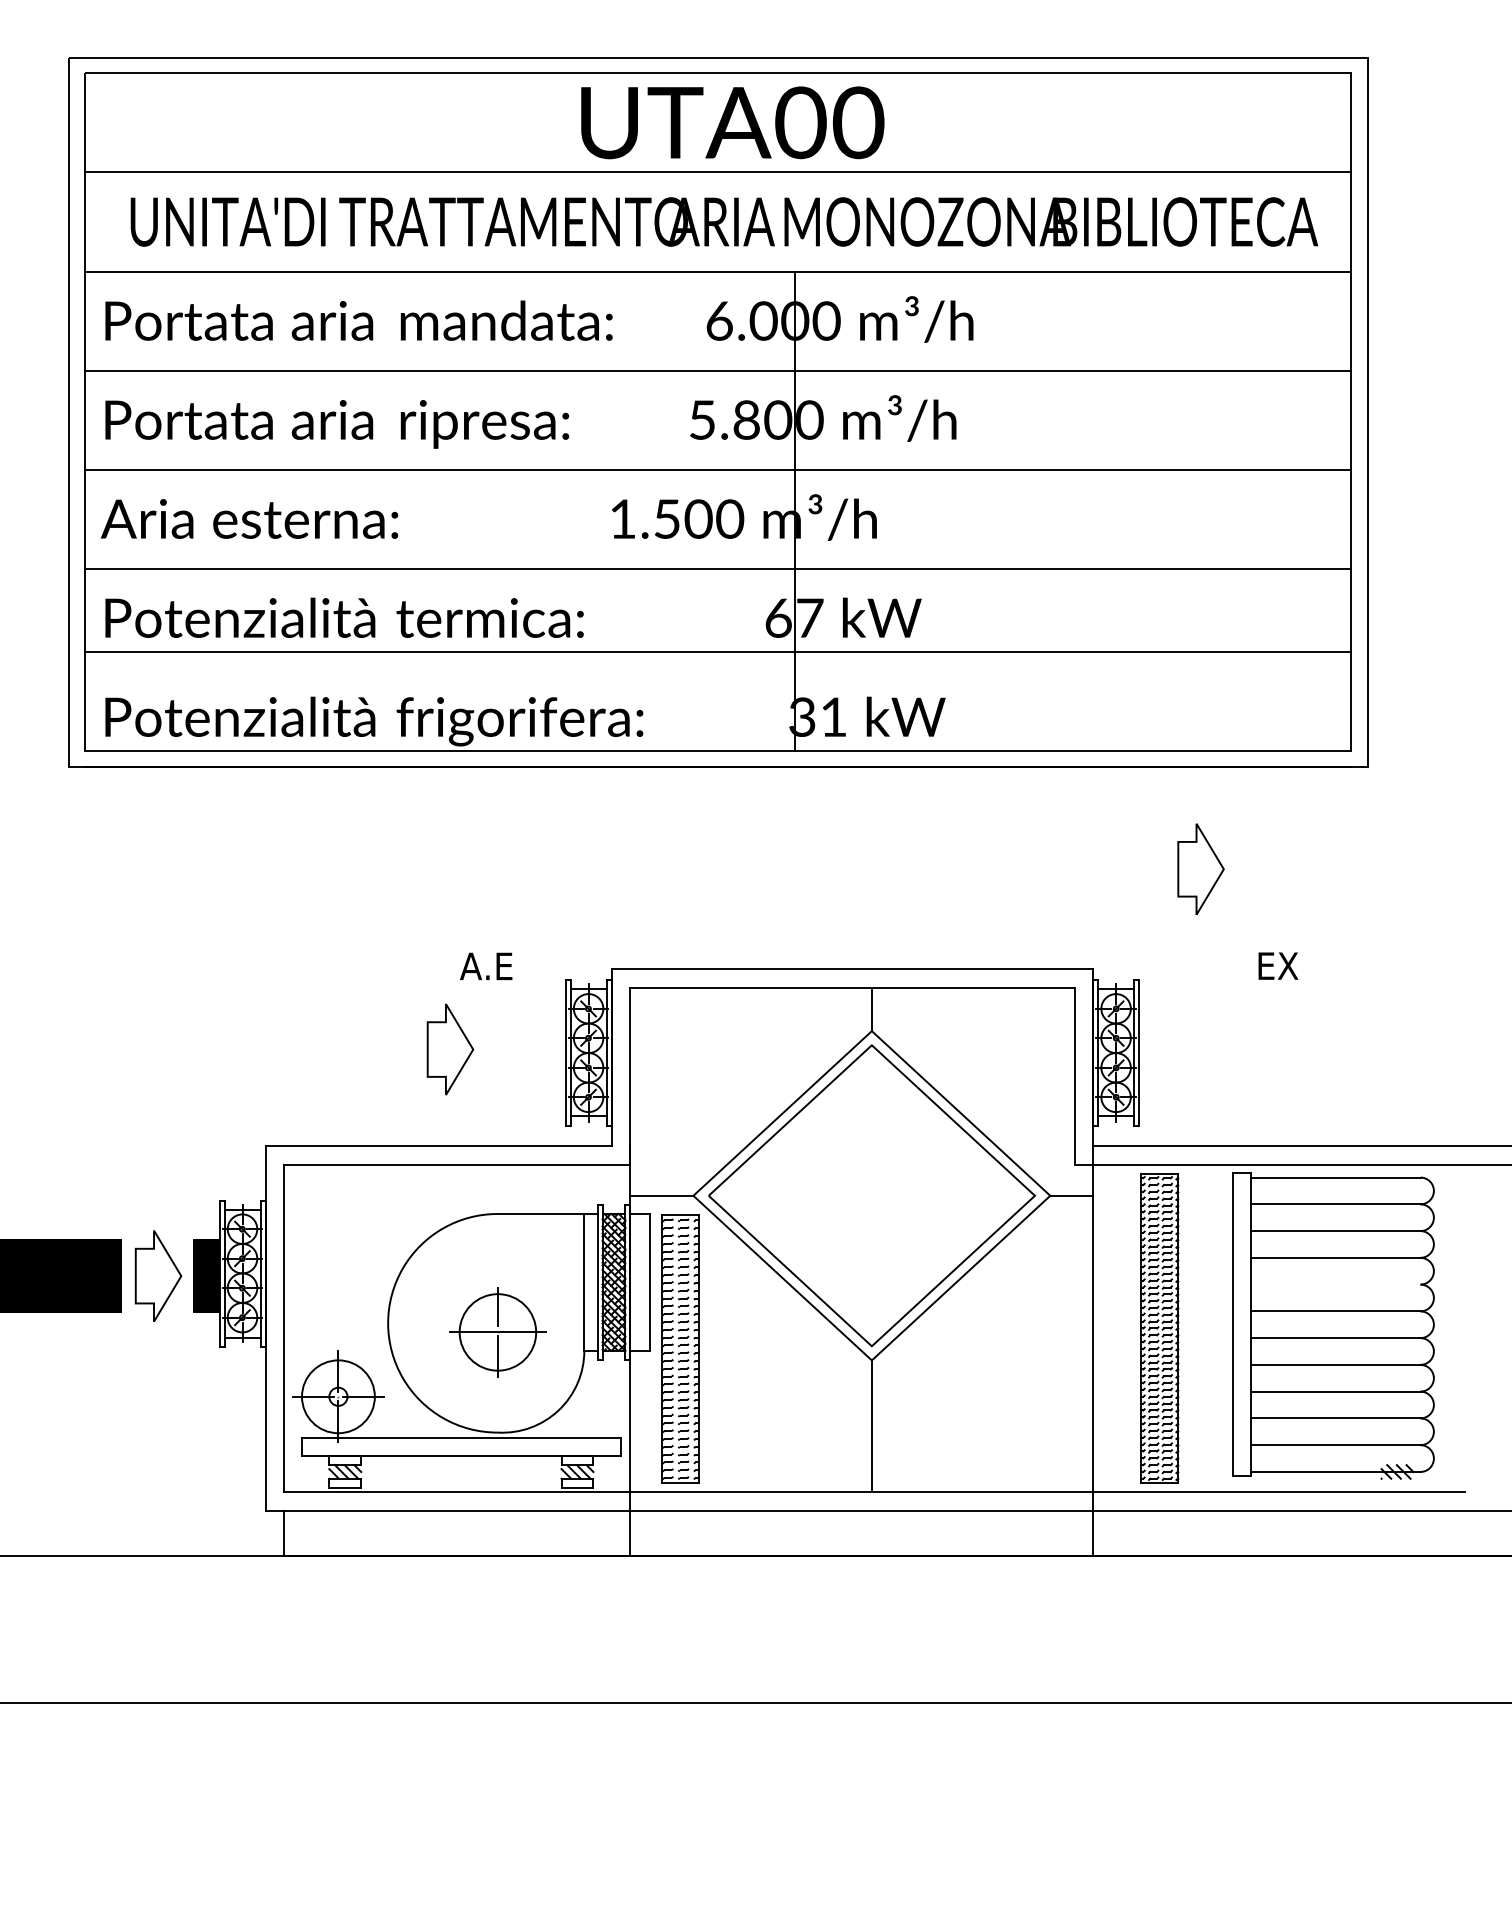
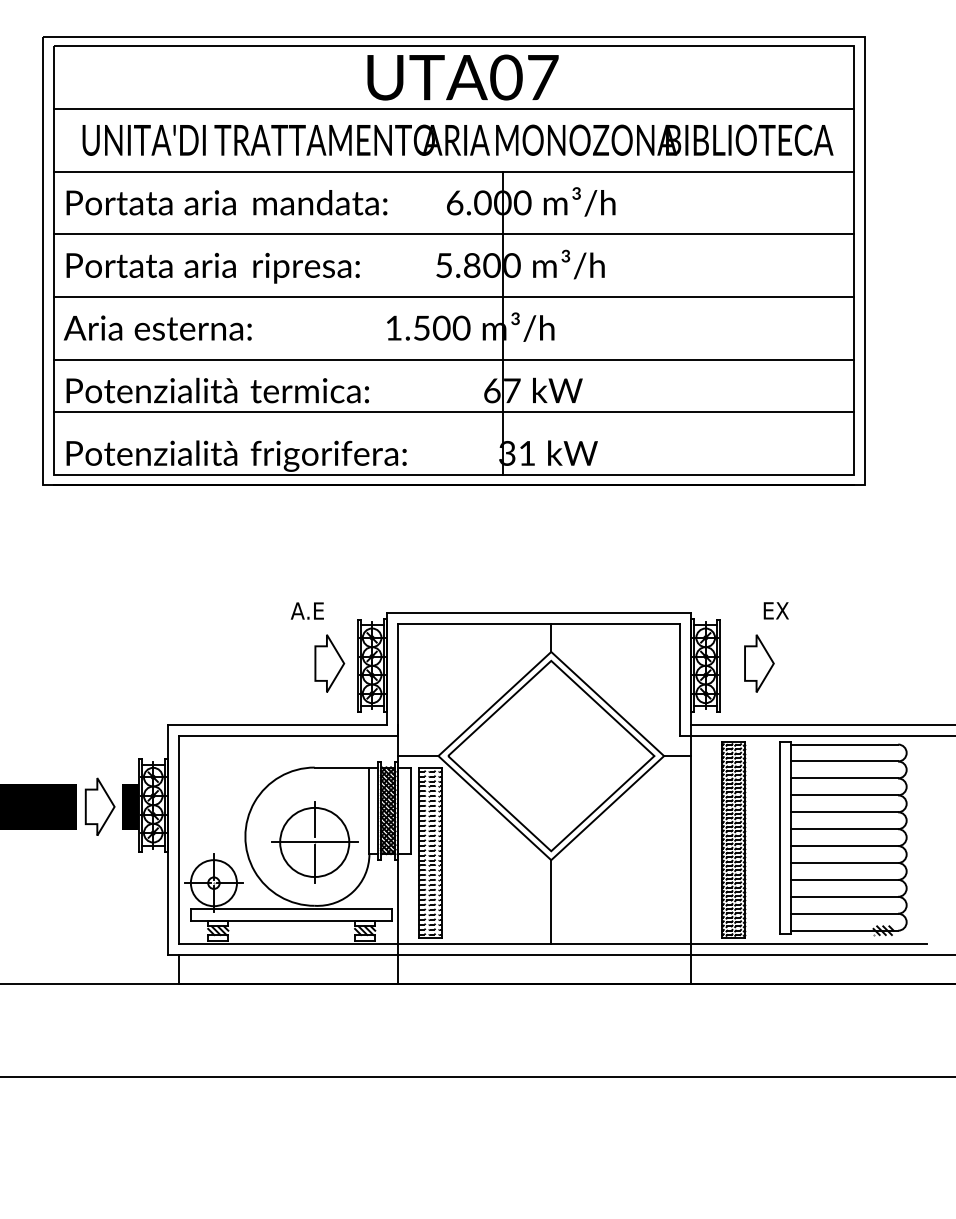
text: (858, 122) -> (542, 77), UTA00 -> UTA07
part: (1201, 869) -> (759, 663), moved
text: (1277, 965) -> (775, 610), moved
part: (449, 1049) -> (329, 663), moved
line: (1335, 1285) -> (844, 812), added
part: (497, 1332) -> (314, 842), size x1.43

